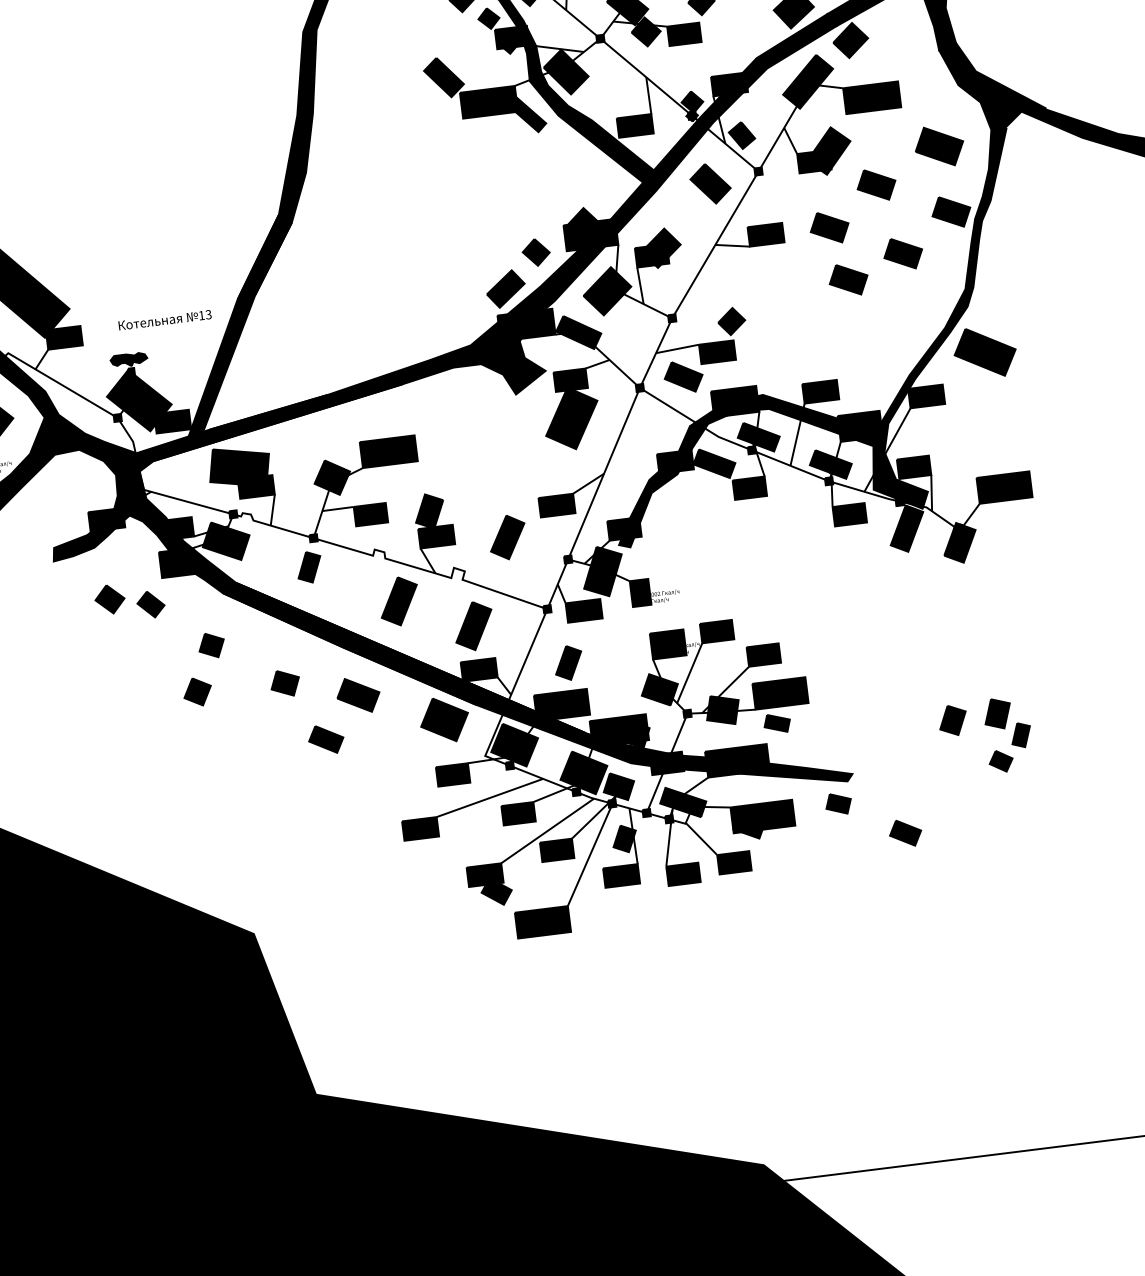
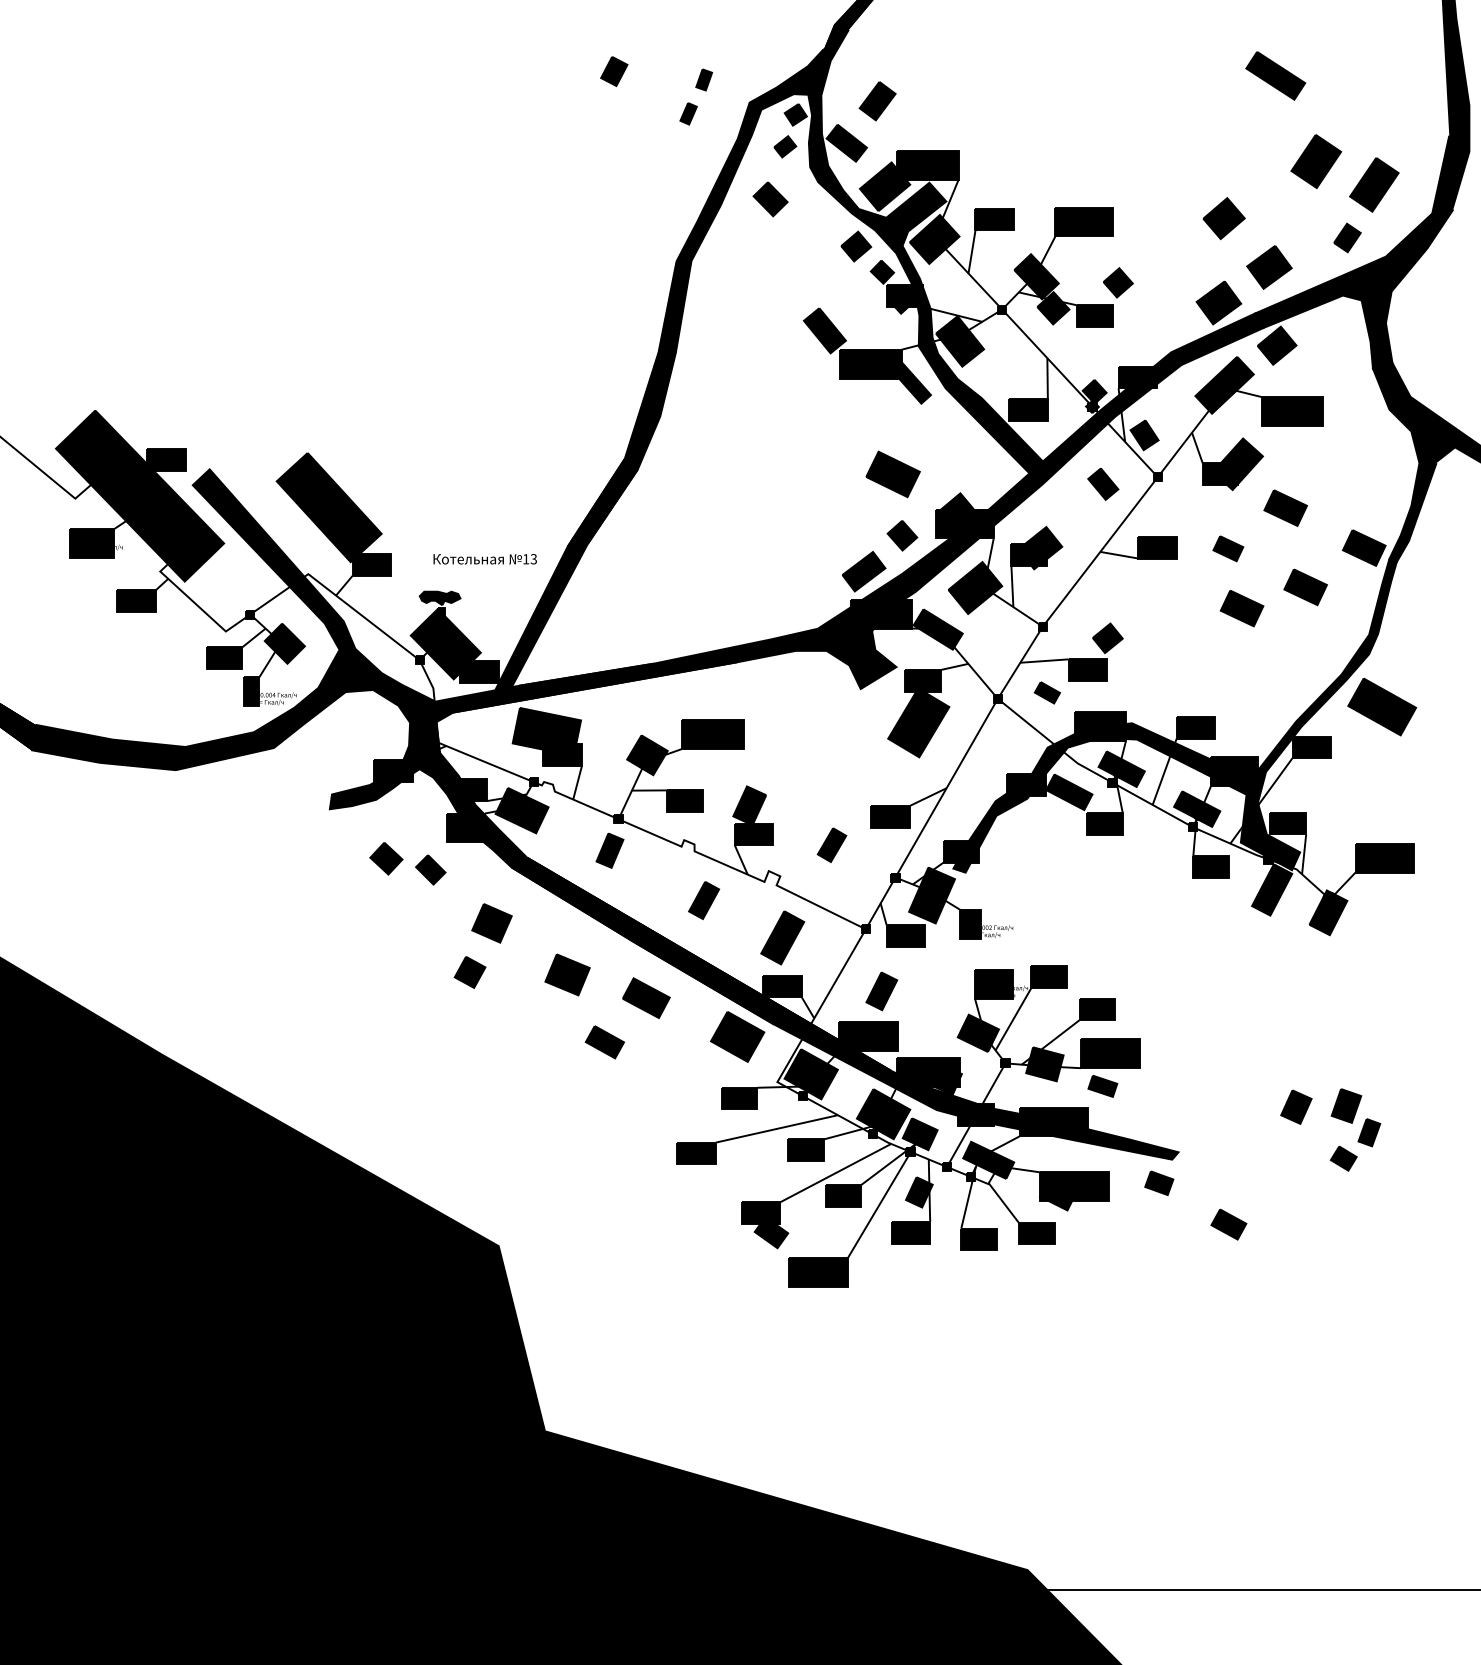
part: (938, 146) -> (892, 474), moved
part: (709, 184) -> (1102, 484), size x0.7
part: (829, 227) -> (1228, 548), size x0.7
part: (683, 376) -> (1047, 692), size x0.6
part: (507, 537) -> (831, 845), size x0.7
part: (398, 601) -> (703, 900), size x0.7
part: (211, 644) -> (491, 922), size x1.4
part: (285, 682) -> (567, 974), size x1.4

